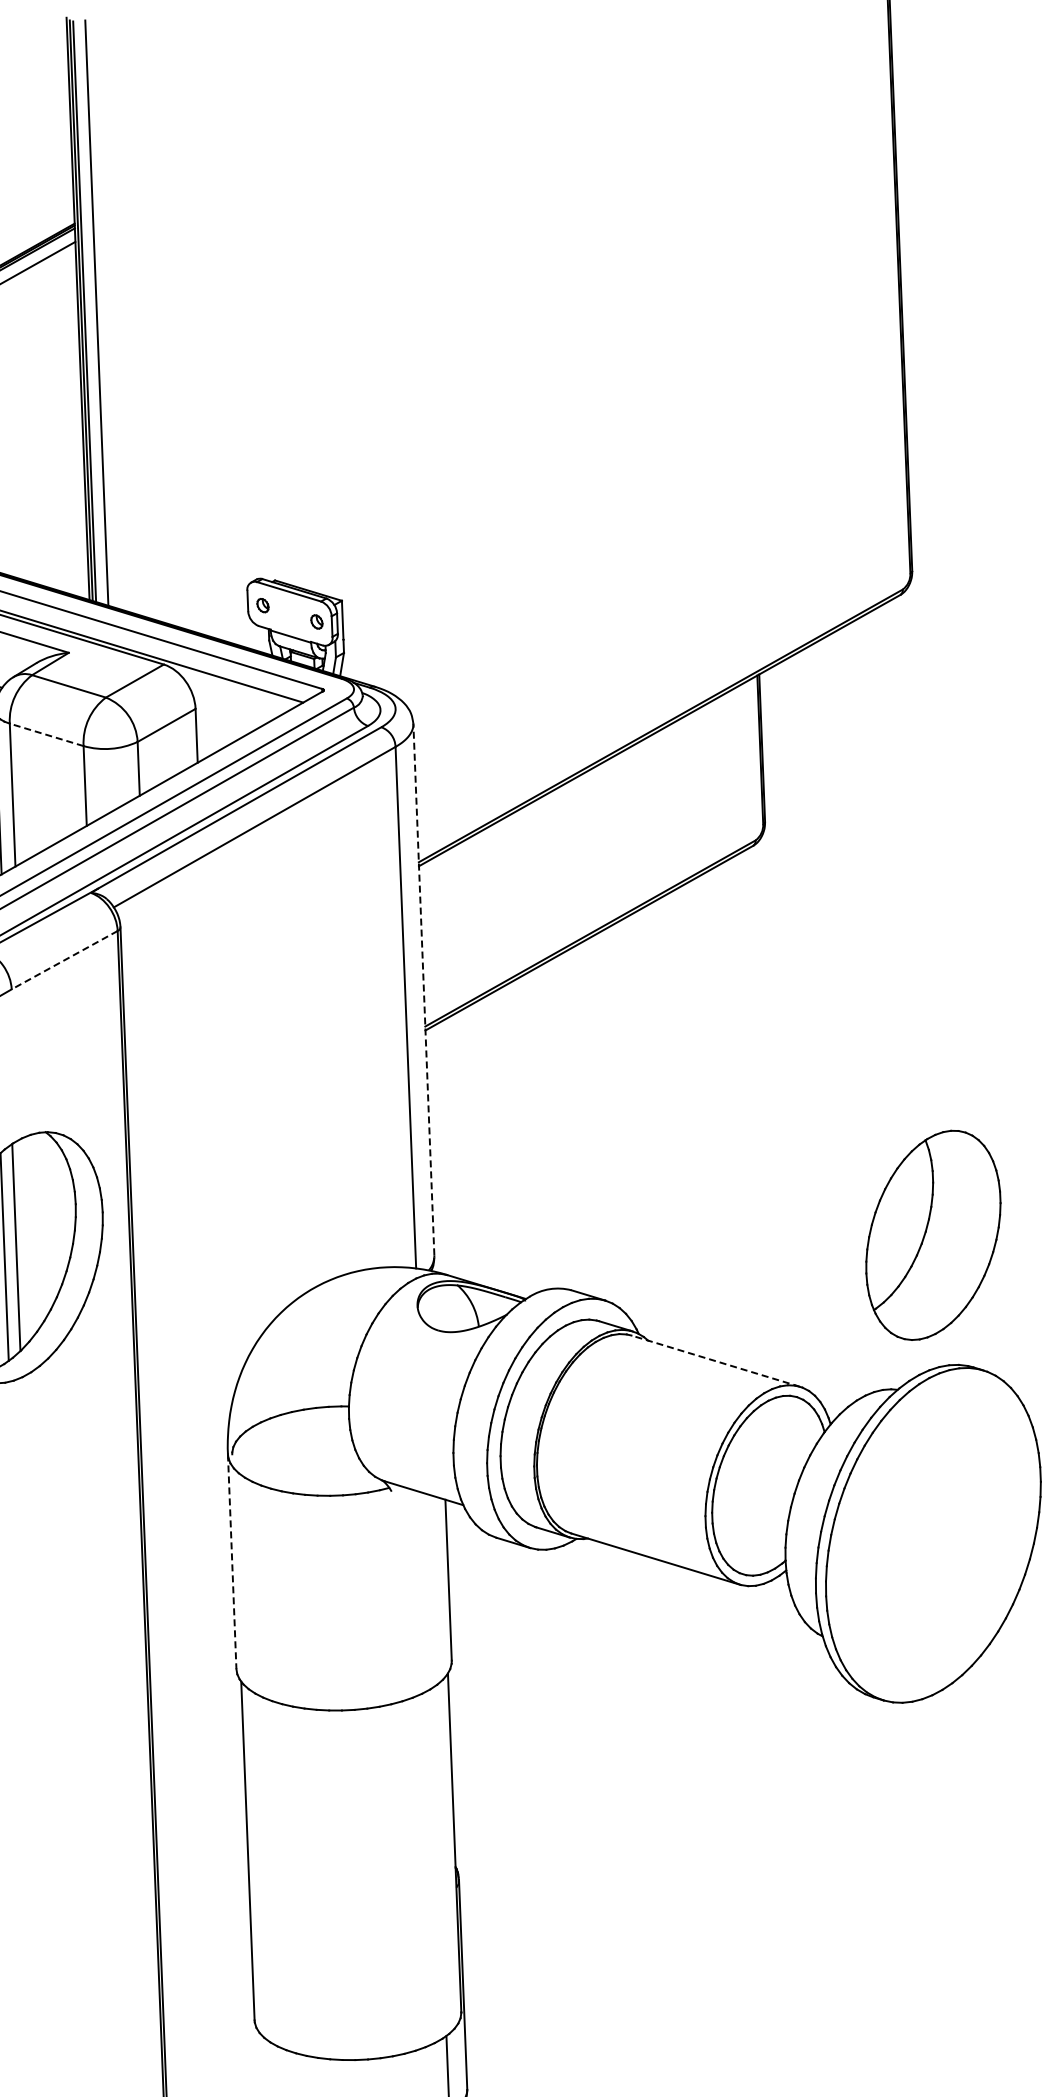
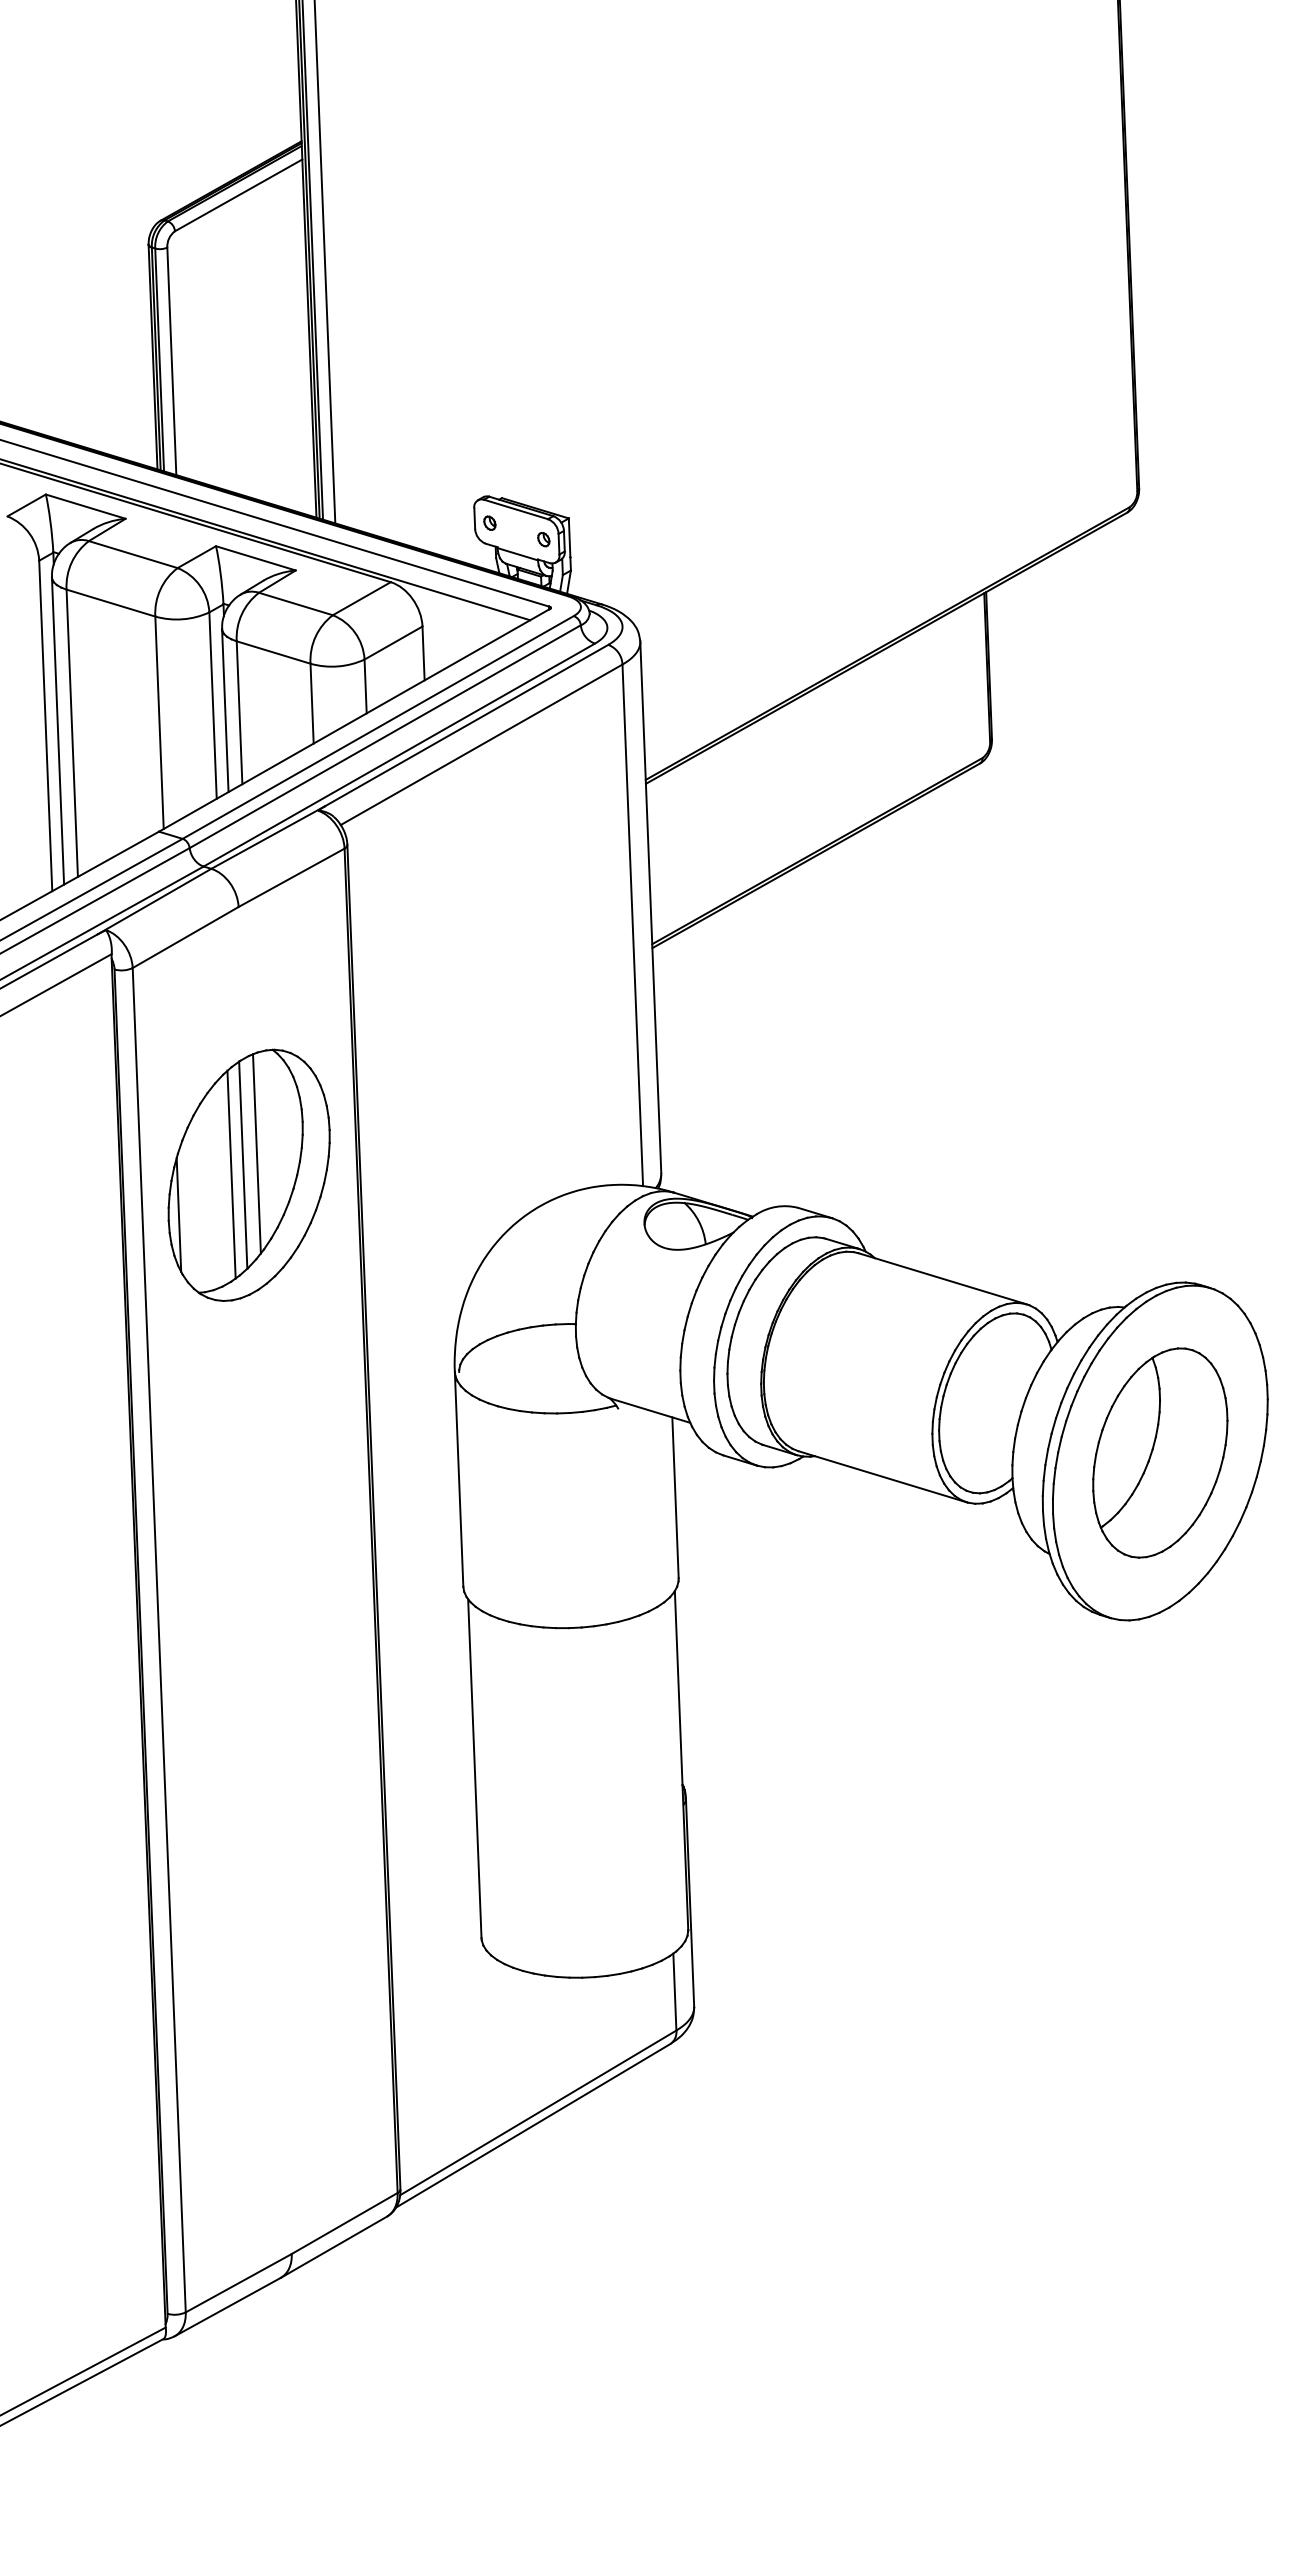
line: (46, 734) -> (273, 652), dashed -> solid
line: (64, 960) -> (291, 878), dashed -> solid
line: (423, 988) -> (650, 906), dashed -> solid
part: (933, 1234) -> (1160, 1452), moved
line: (29, 1235) -> (256, 1153), added
line: (715, 1360) -> (942, 1278), dashed -> solid
line: (232, 1561) -> (459, 1479), dashed -> solid

